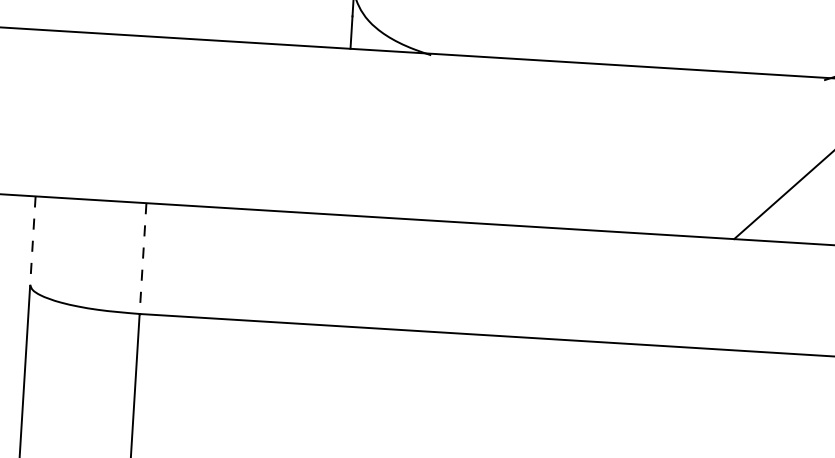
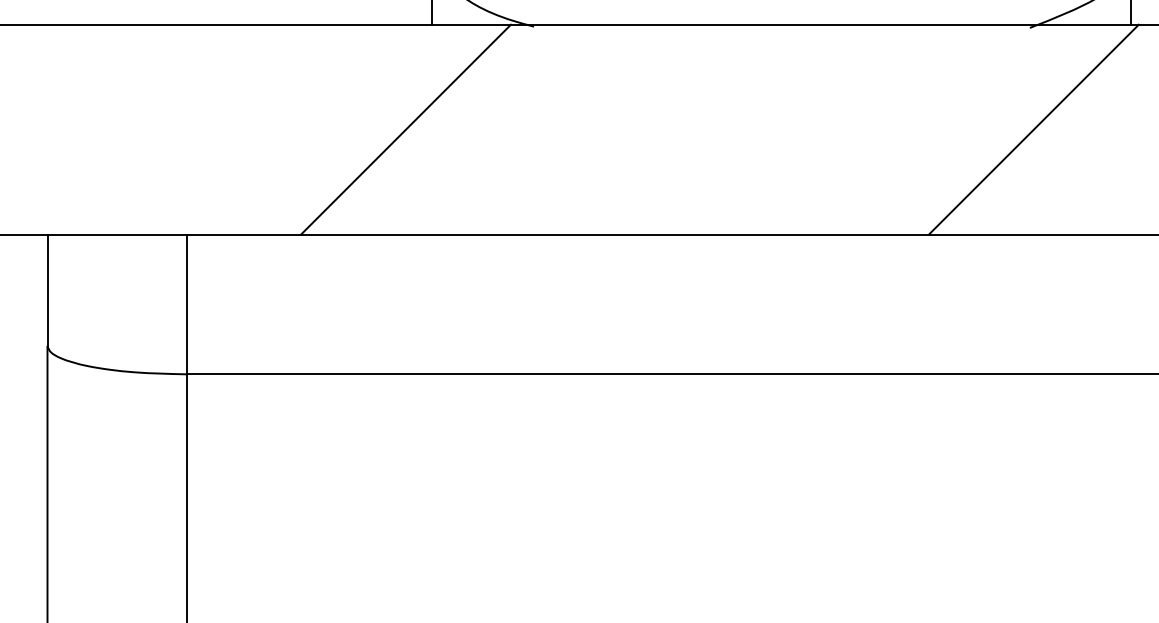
line: (324, 130) -> (405, 129), added
line: (32, 240) -> (47, 290), dashed -> solid
line: (143, 258) -> (187, 304), dashed -> solid

